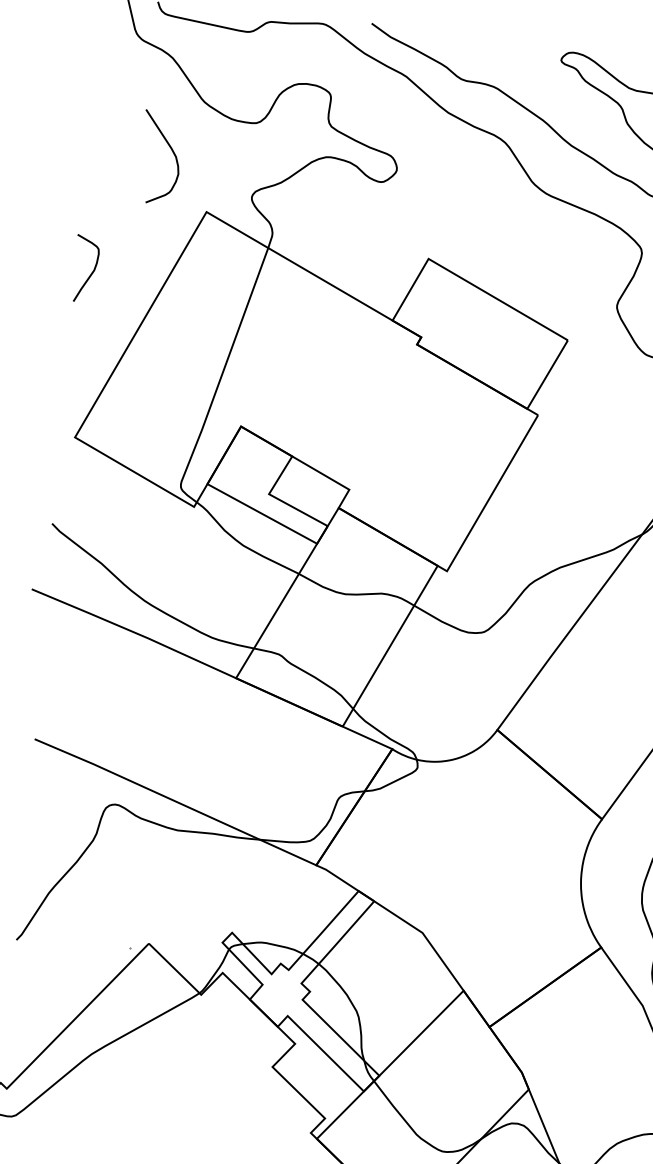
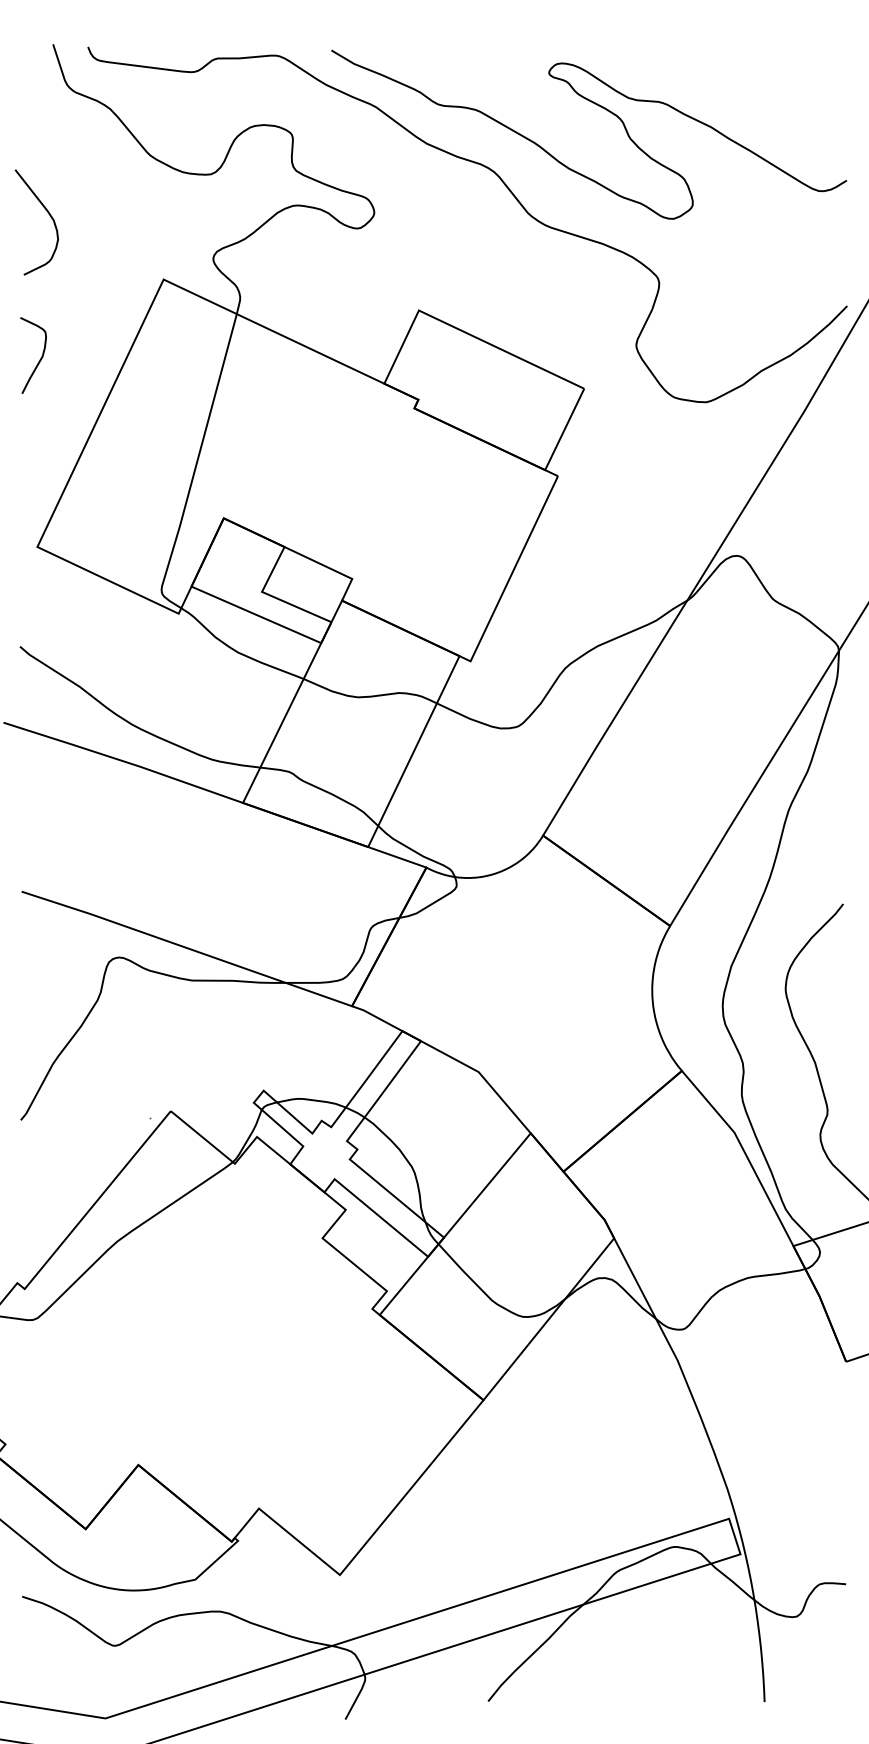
curve: (171, 151) -> (48, 214), moved

